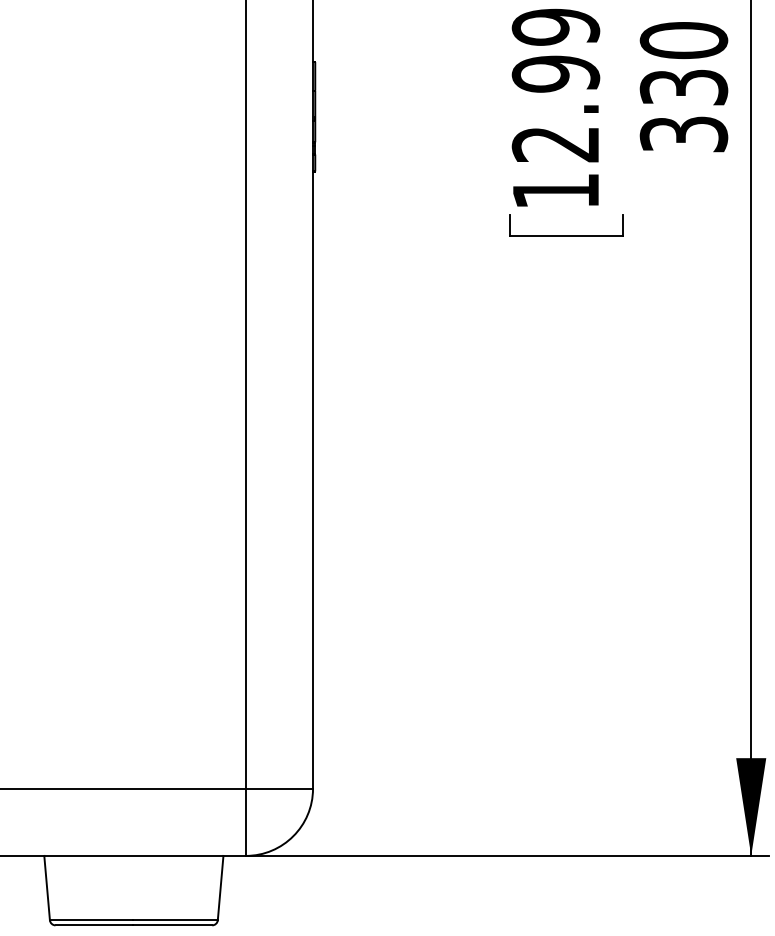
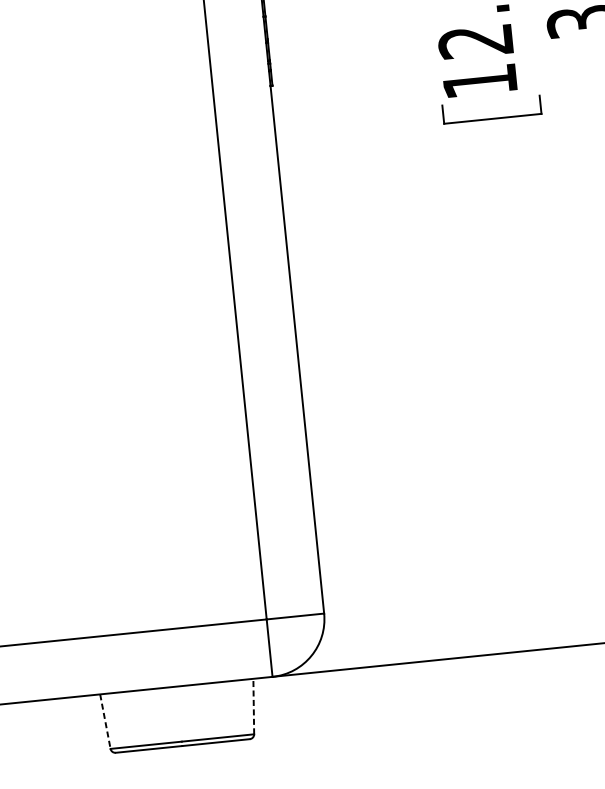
line: (220, 887) -> (253, 706), solid -> dashed
line: (47, 888) -> (105, 721), solid -> dashed

